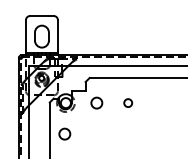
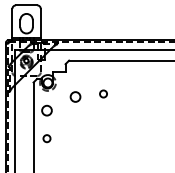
circle: (96, 102) -> (75, 96), moved
circle: (128, 102) -> (103, 93), moved

